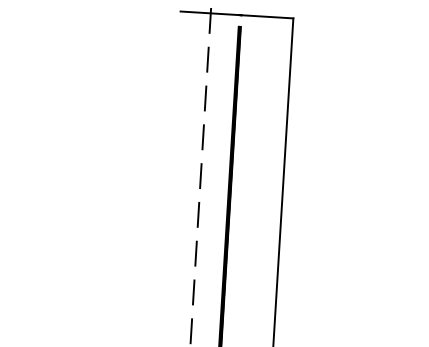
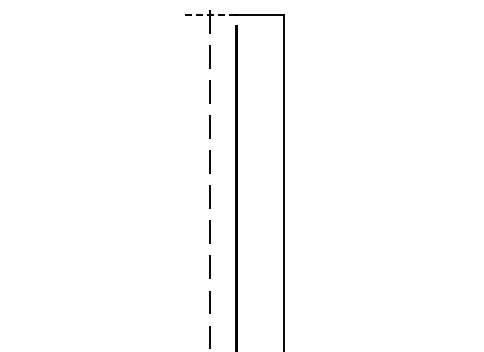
line: (209, 13) -> (208, 15), solid -> dashed

